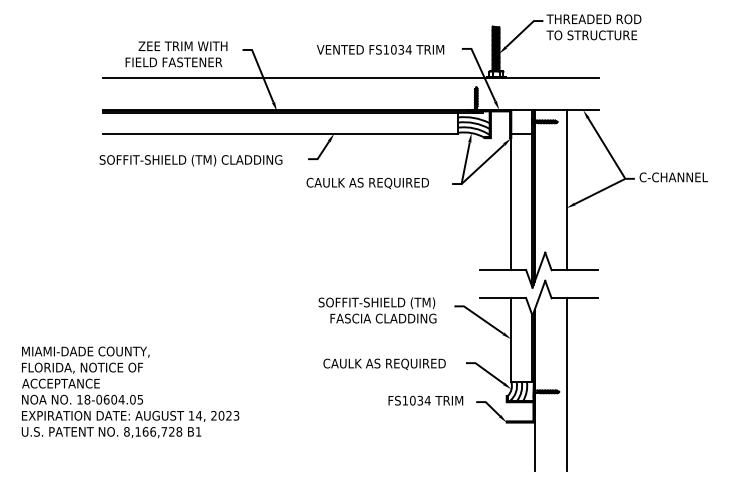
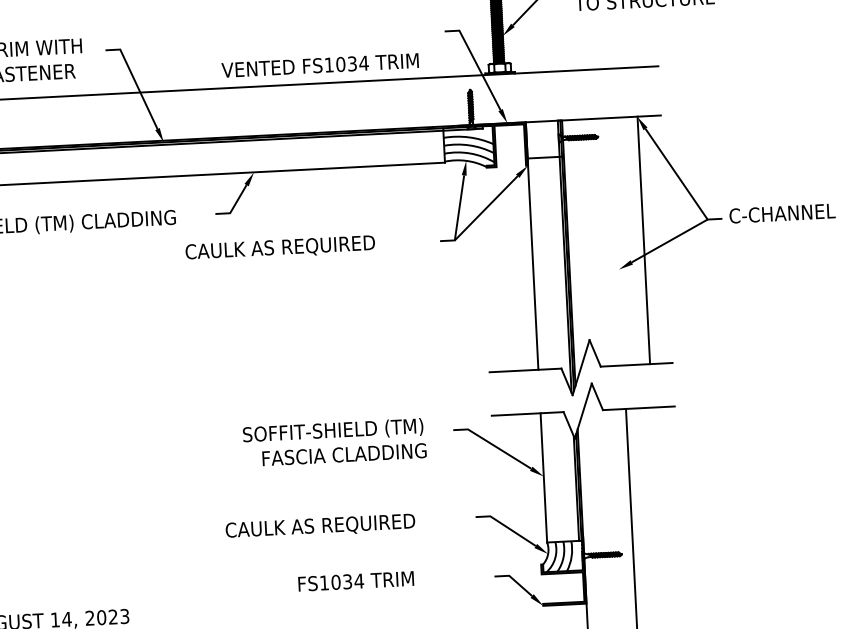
text: (380, 49) -> (320, 65), moved
text: (367, 183) -> (279, 248), moved
line: (566, 190) -> (643, 240), moved
text: (384, 363) -> (320, 525), moved
text: (425, 400) -> (355, 581), moved

